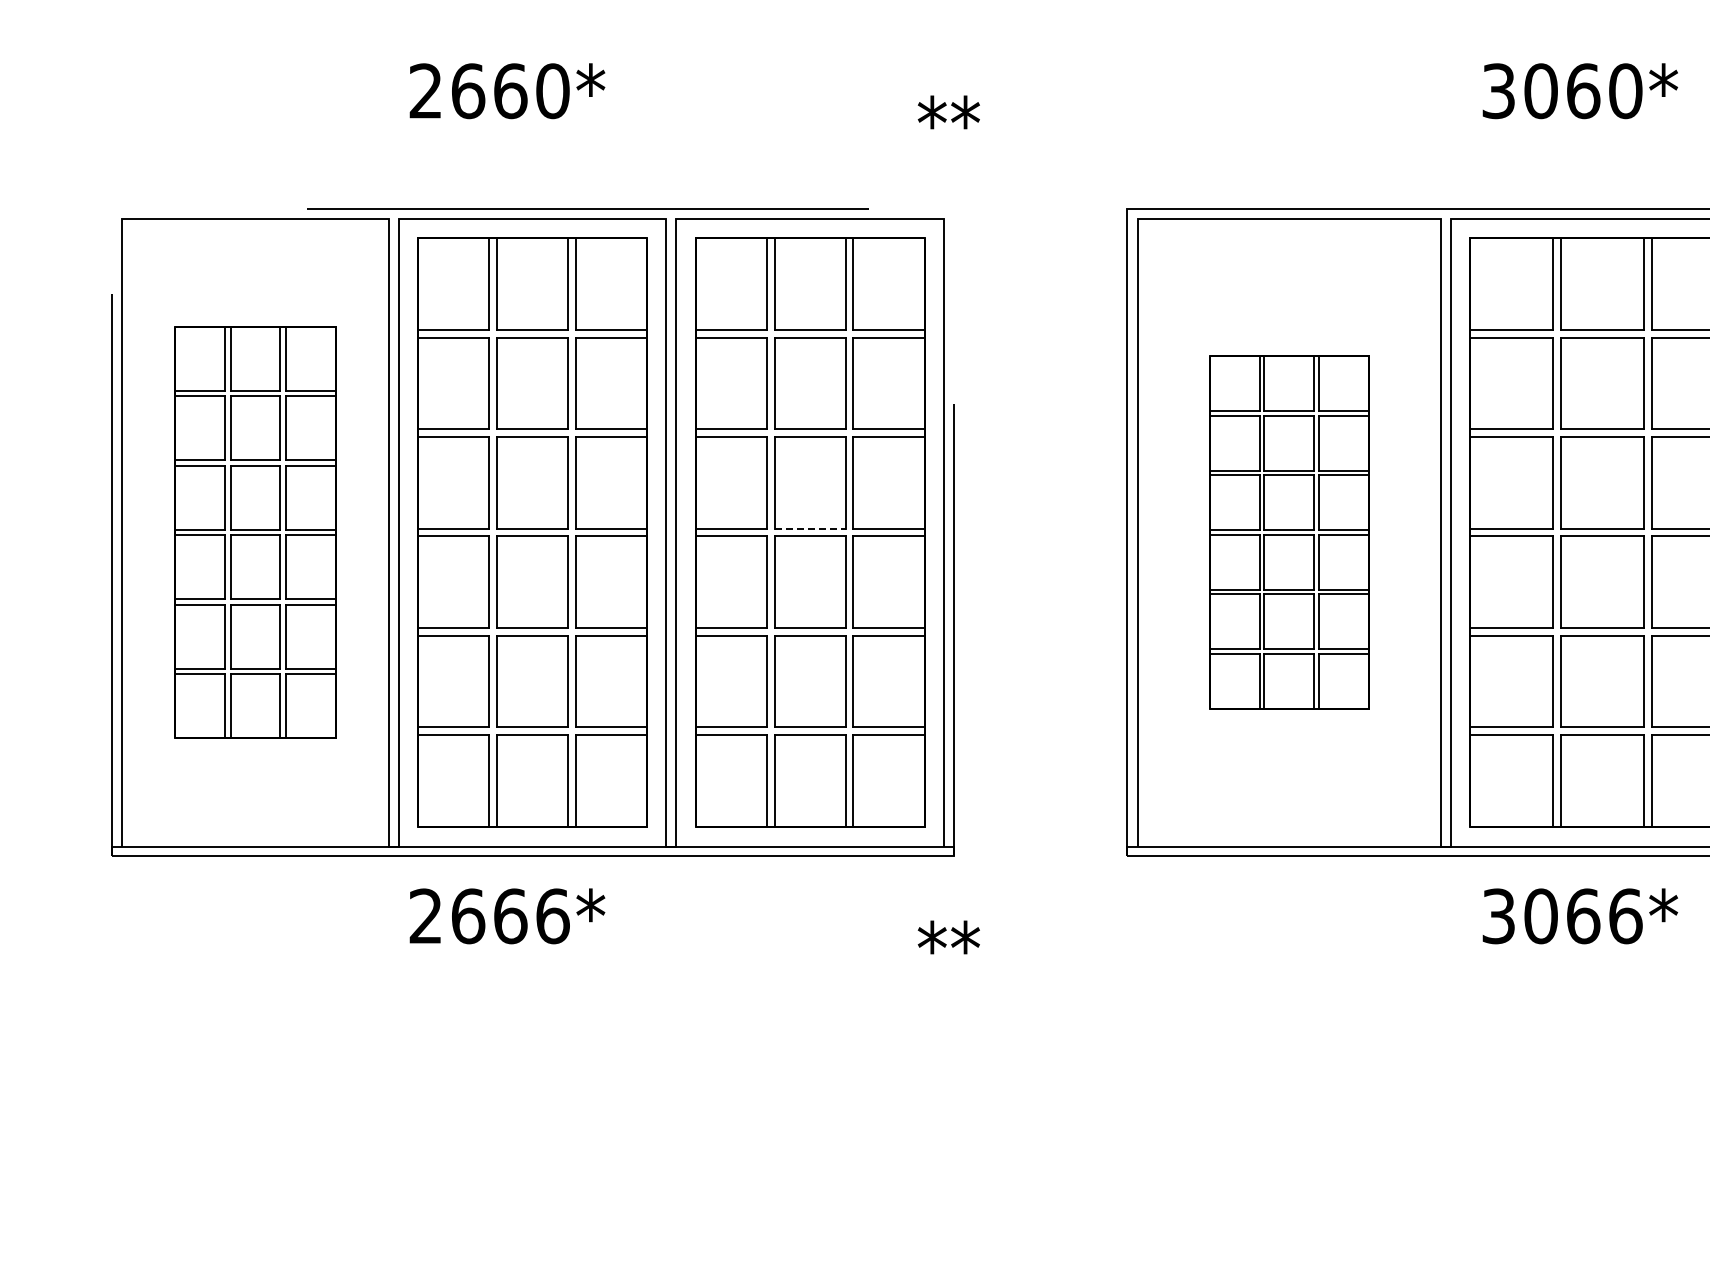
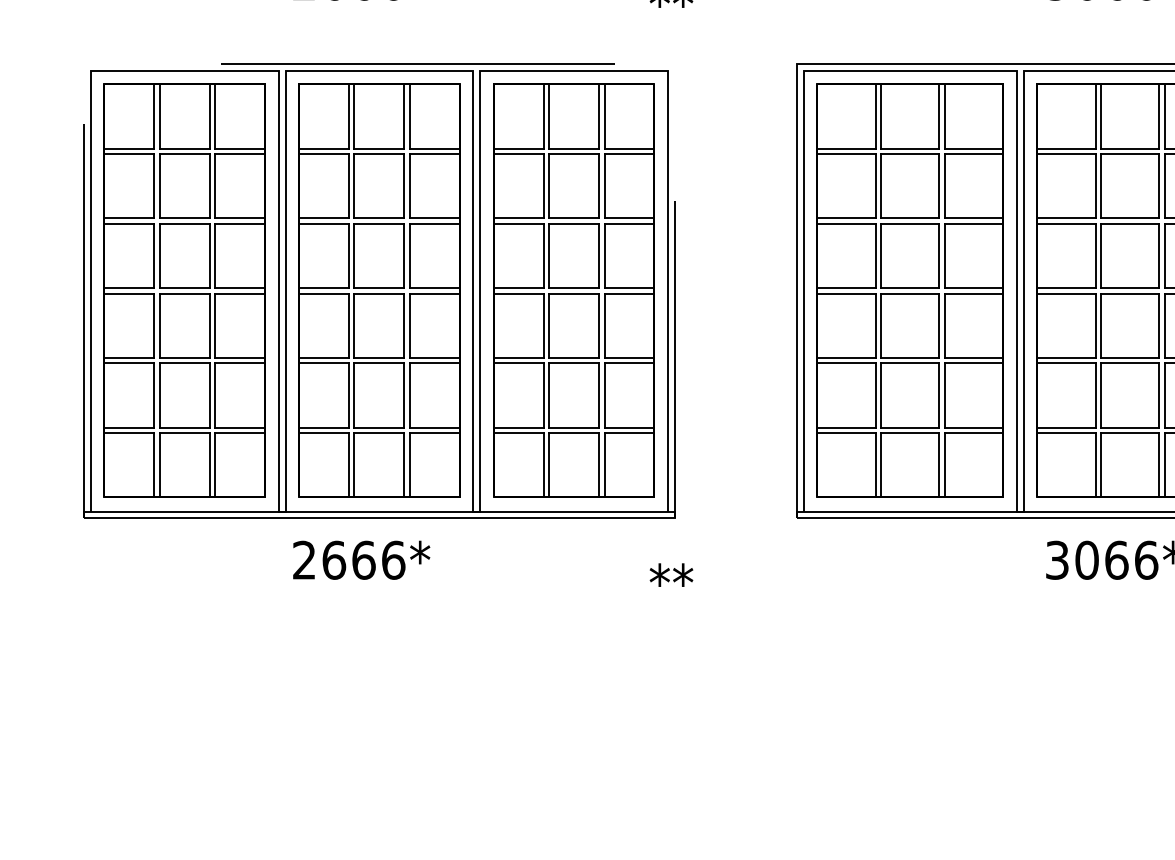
line: (810, 528) -> (574, 288), dashed -> solid
part: (255, 532) -> (184, 290), size x1.43
part: (1289, 532) -> (910, 290), size x1.67

